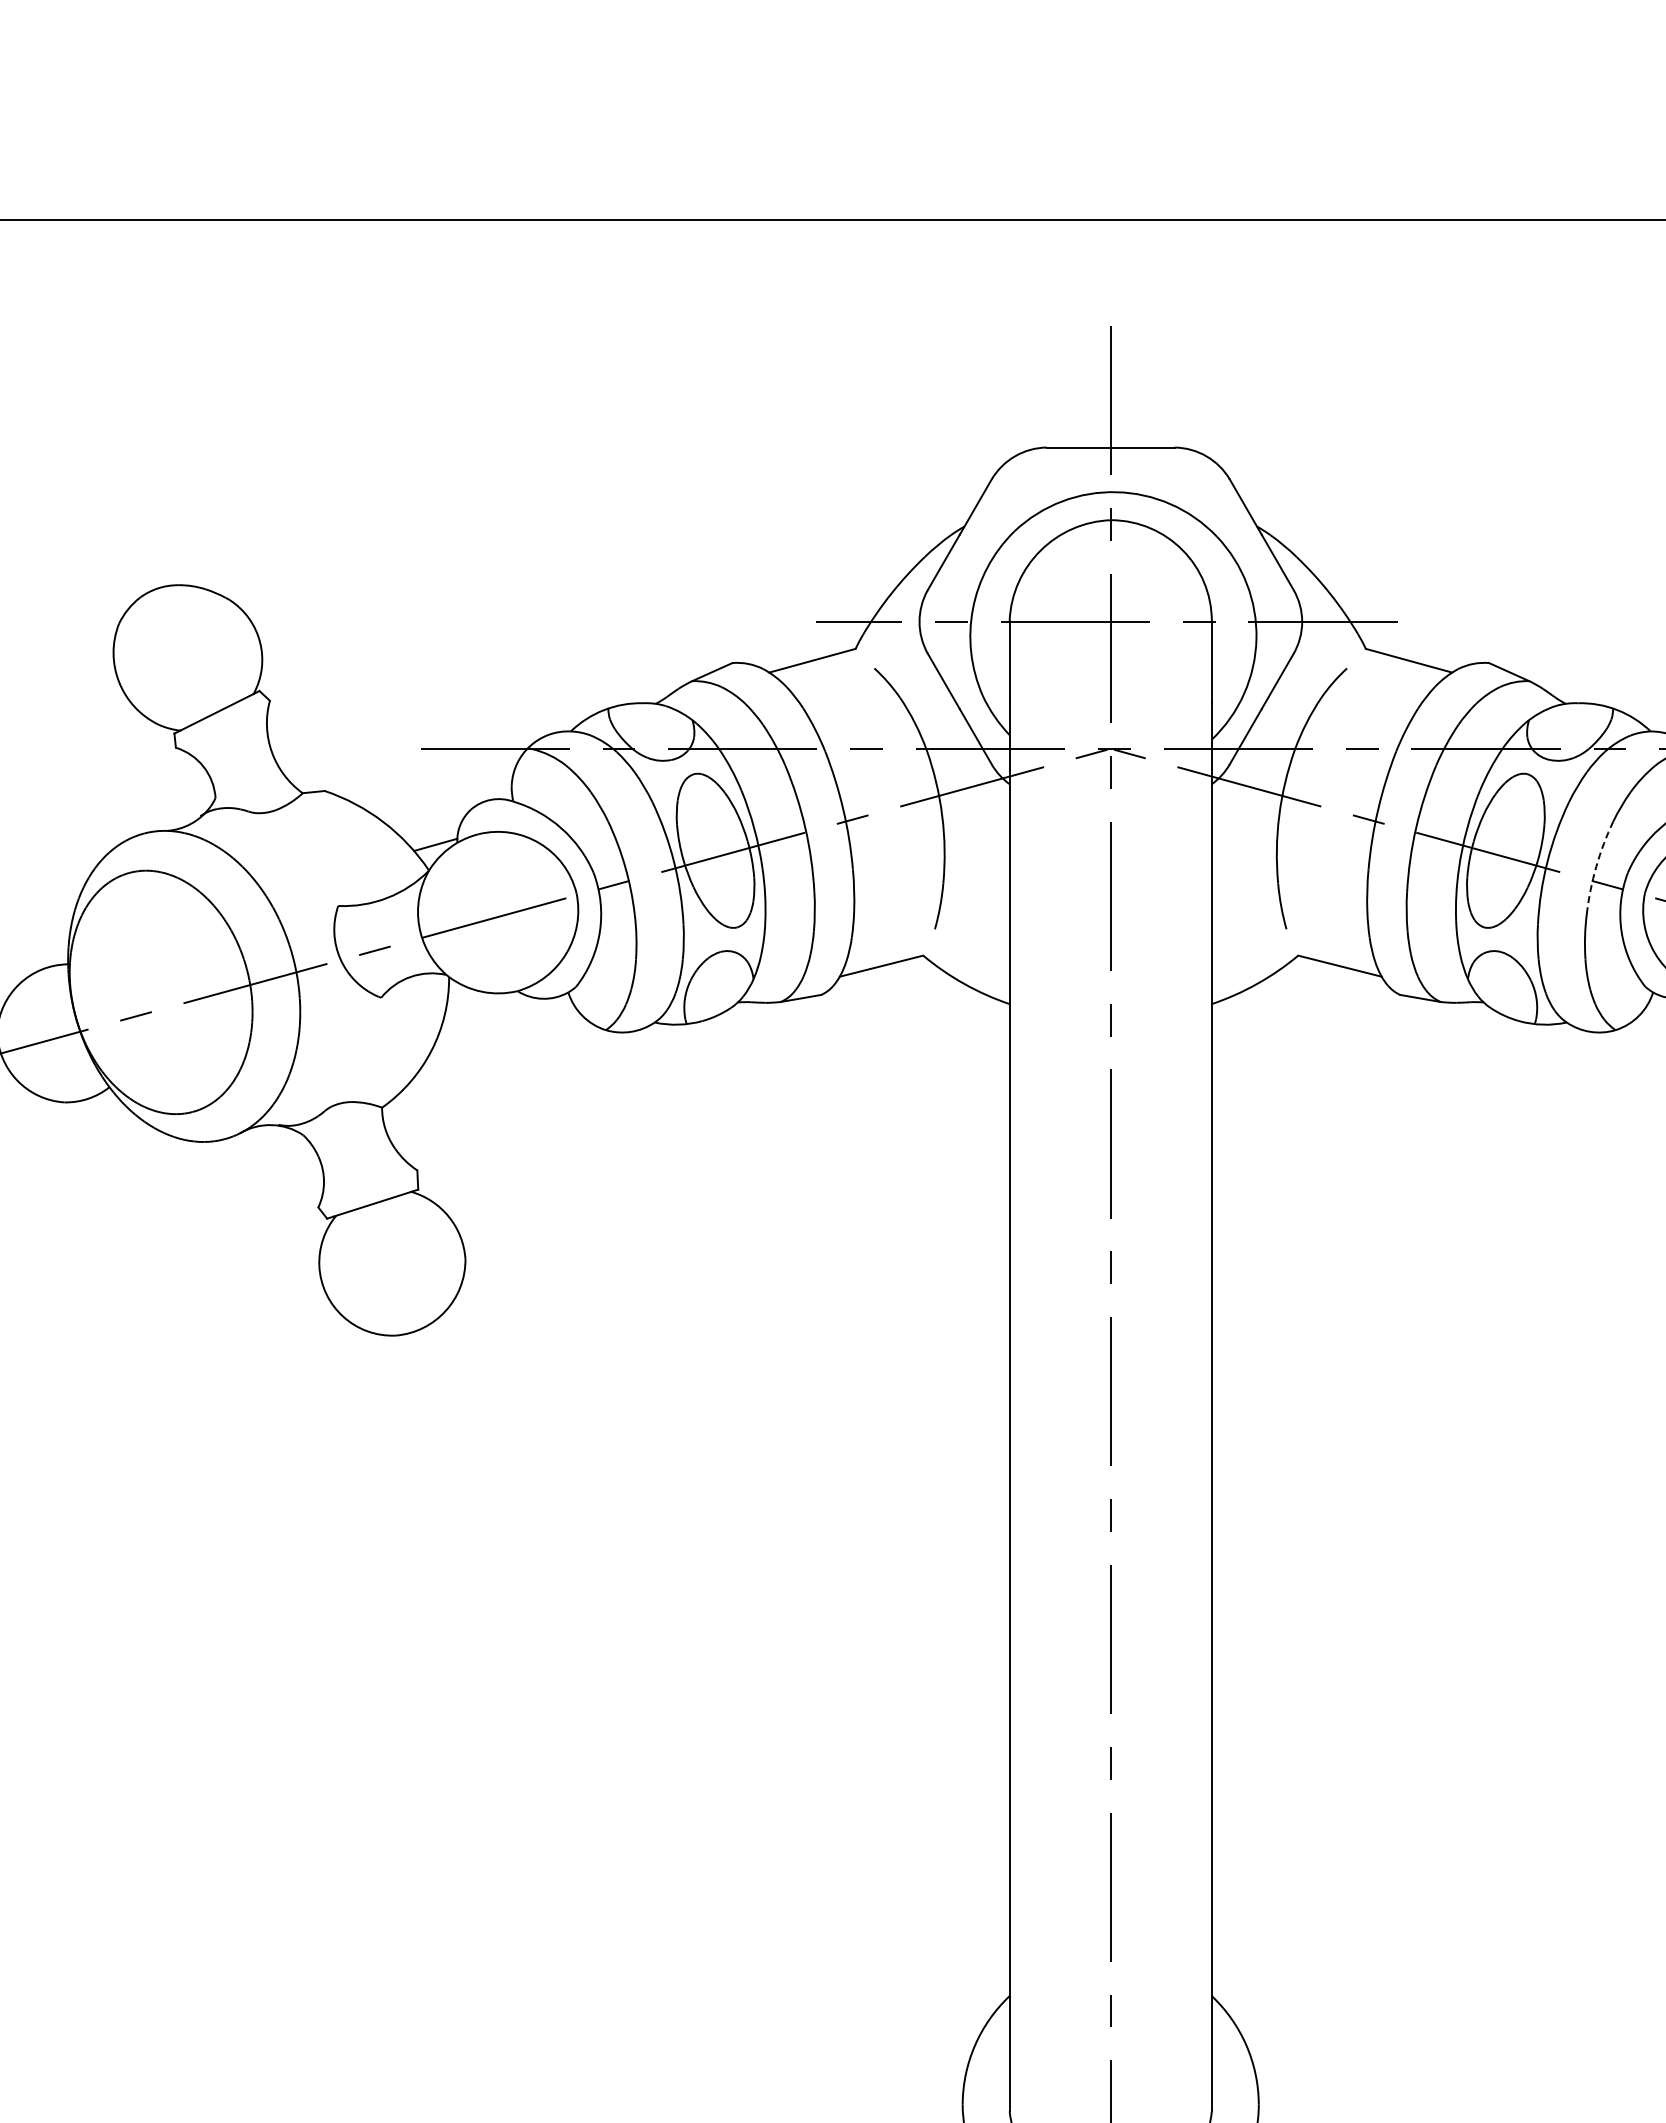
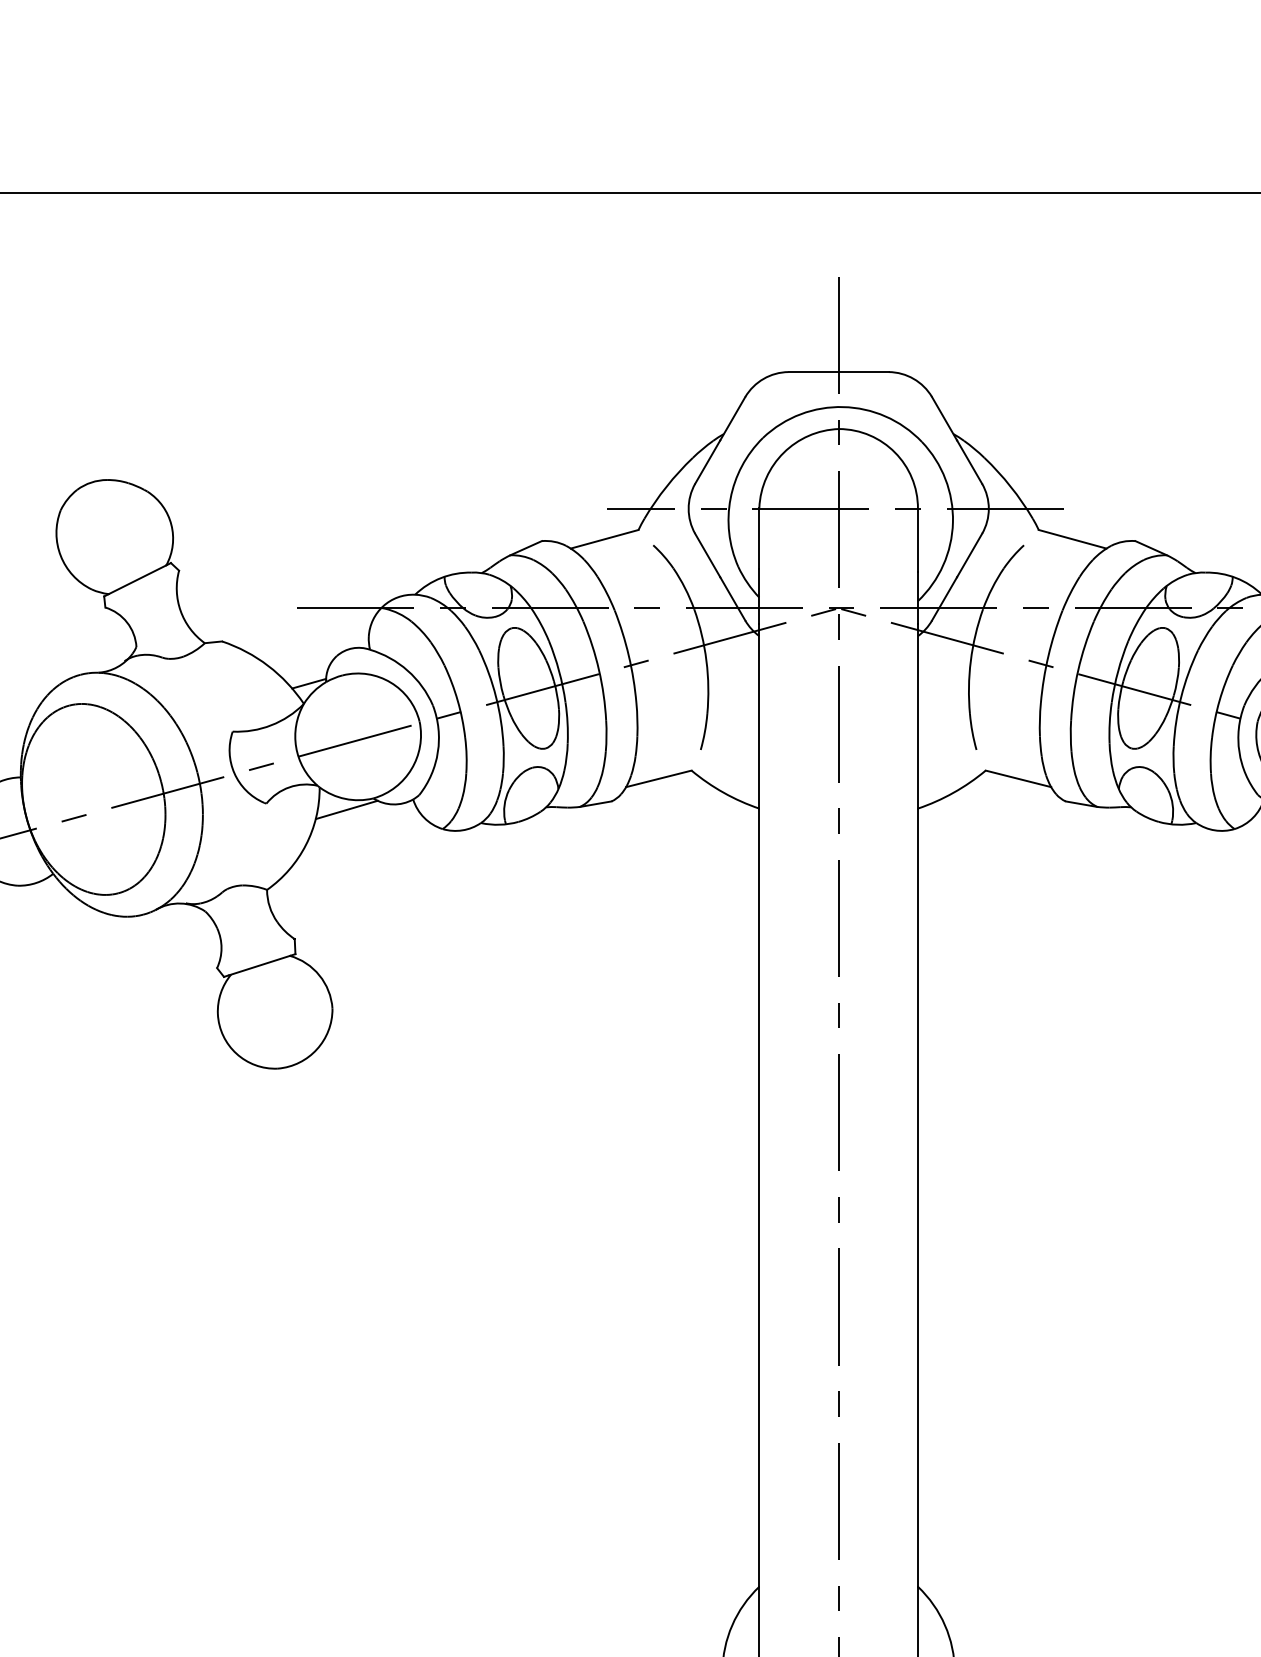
arc: (1596, 866) -> (1219, 700), dashed -> solid
line: (483, 1005) -> (346, 809), added

